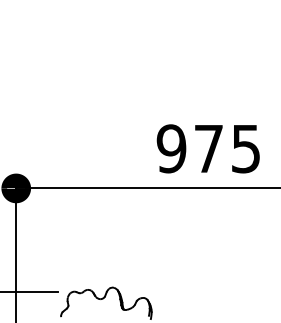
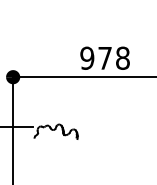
text: (245, 147) -> (122, 57), 975 -> 978

